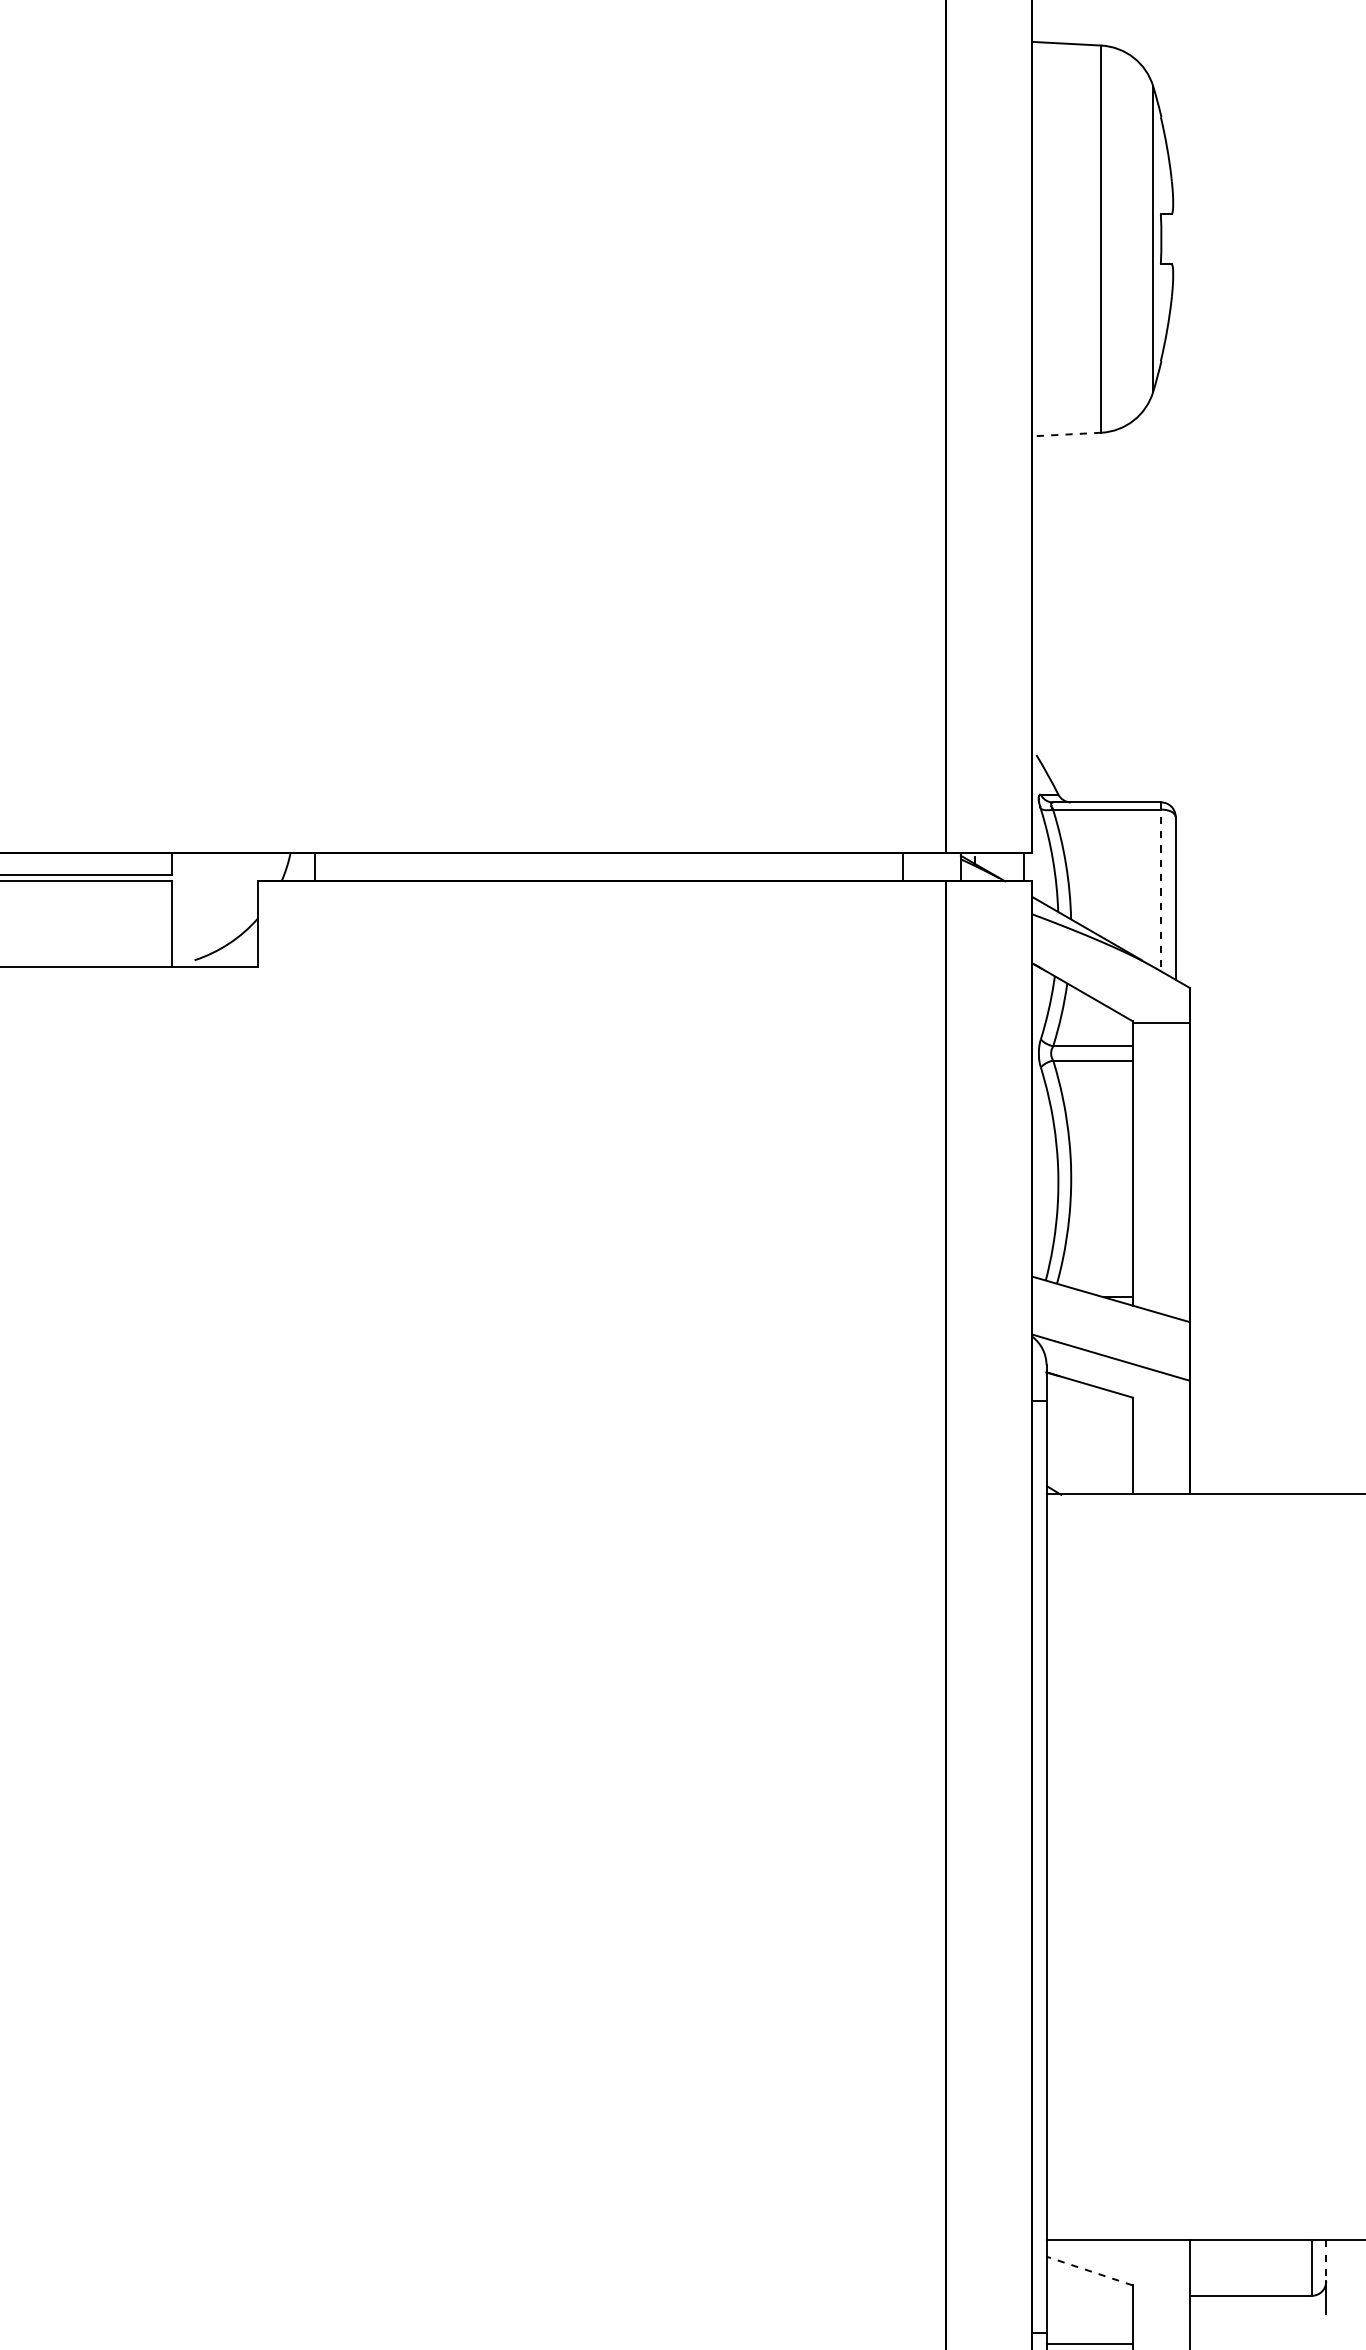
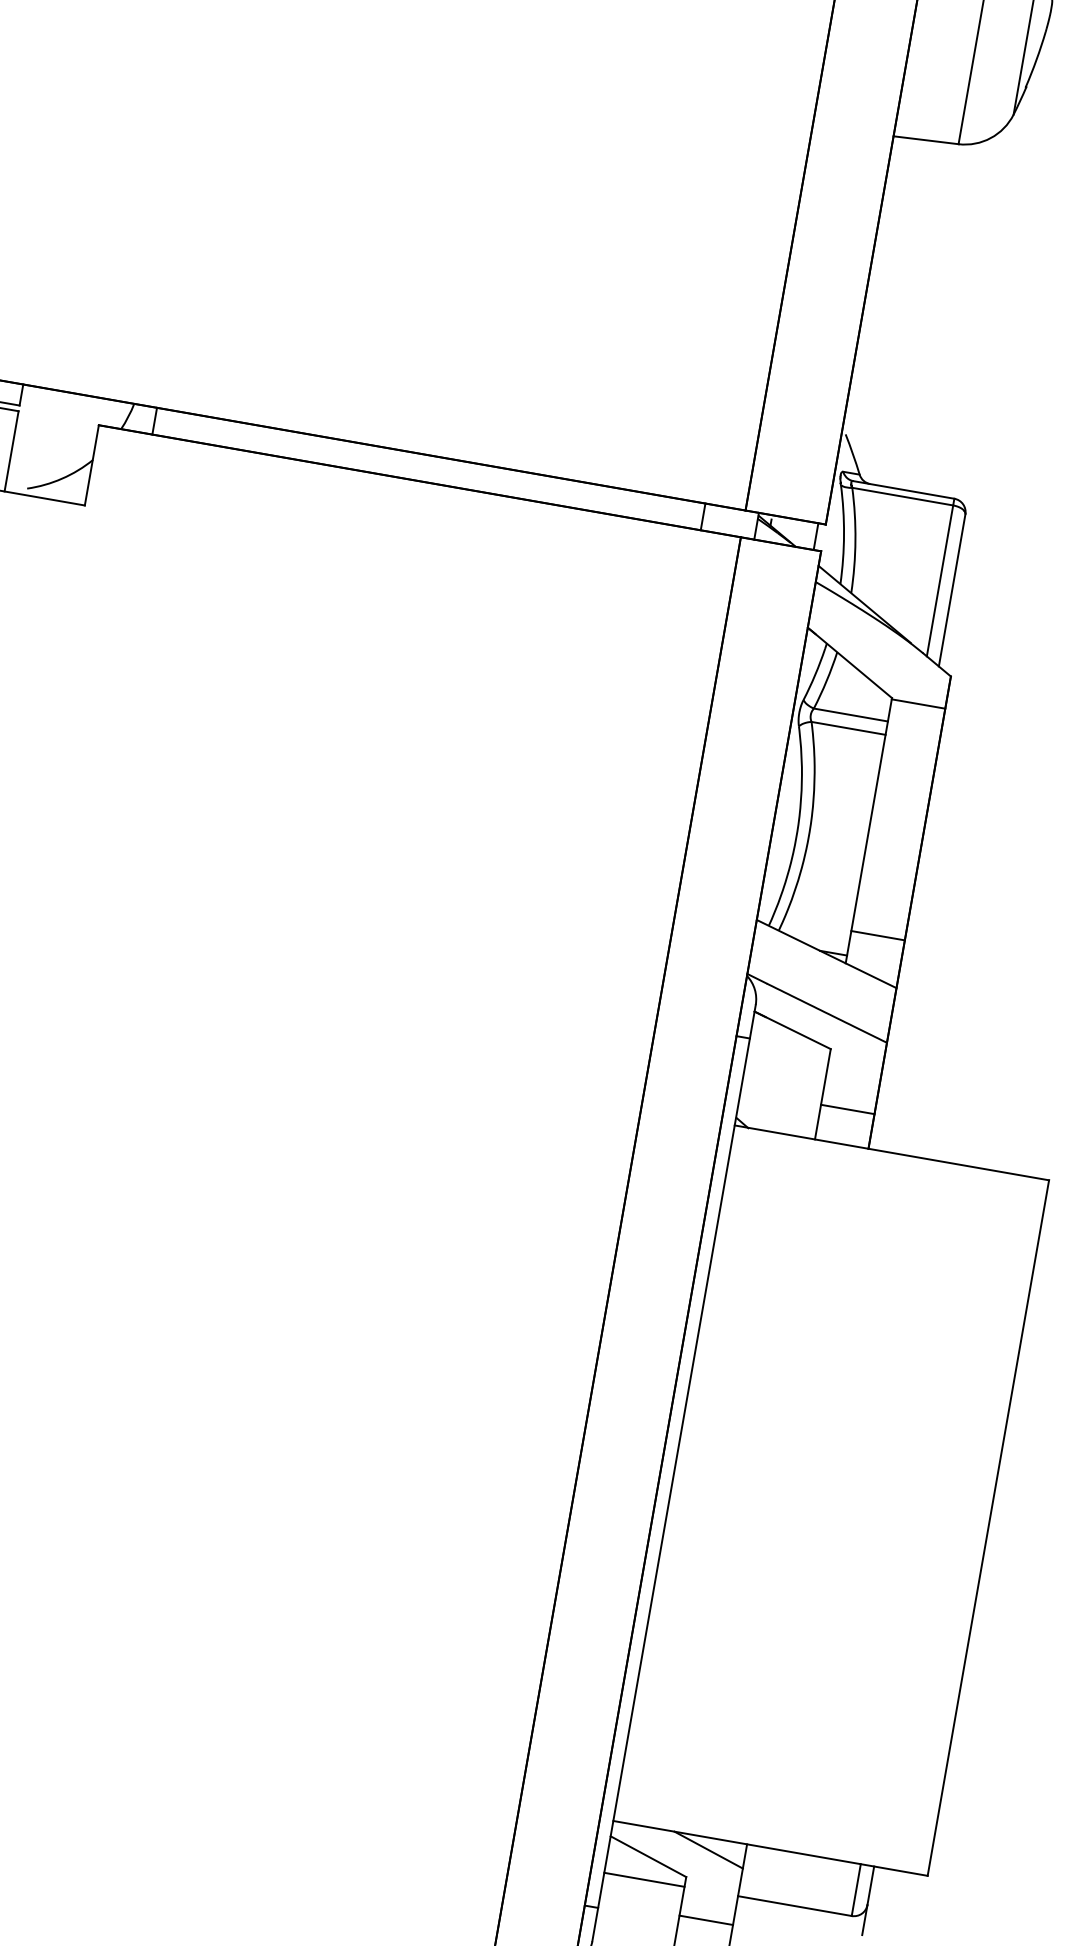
line: (1066, 434) -> (925, 140), dashed -> solid
line: (1161, 886) -> (940, 577), dashed -> solid
line: (1160, 1270) -> (877, 935), added
line: (1160, 1457) -> (847, 1109), added
line: (1150, 2253) -> (708, 1850), added
line: (1326, 2260) -> (871, 1885), dashed -> solid
line: (1089, 2270) -> (648, 1856), dashed -> solid
line: (1160, 2326) -> (705, 1919), added
line: (1089, 2343) -> (644, 1879), moved

